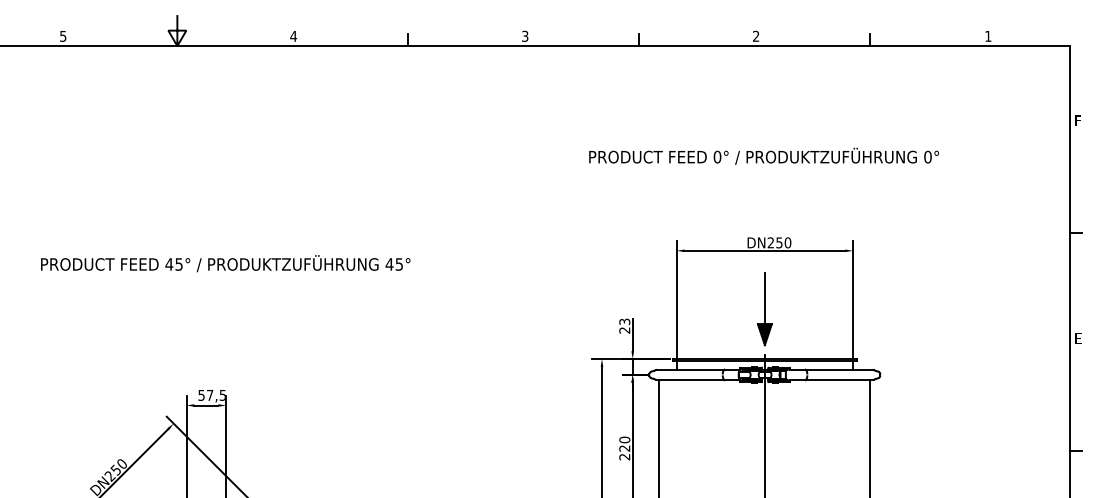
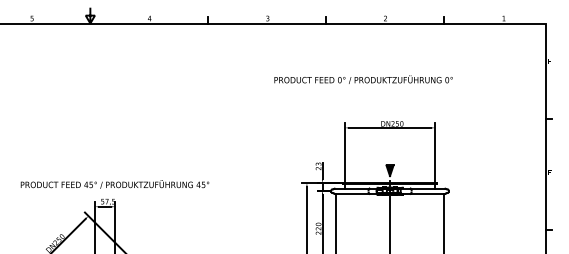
text: (763, 155) -> (363, 79), moved
text: (224, 263) -> (114, 184), moved
line: (765, 298) -> (390, 152), removed

